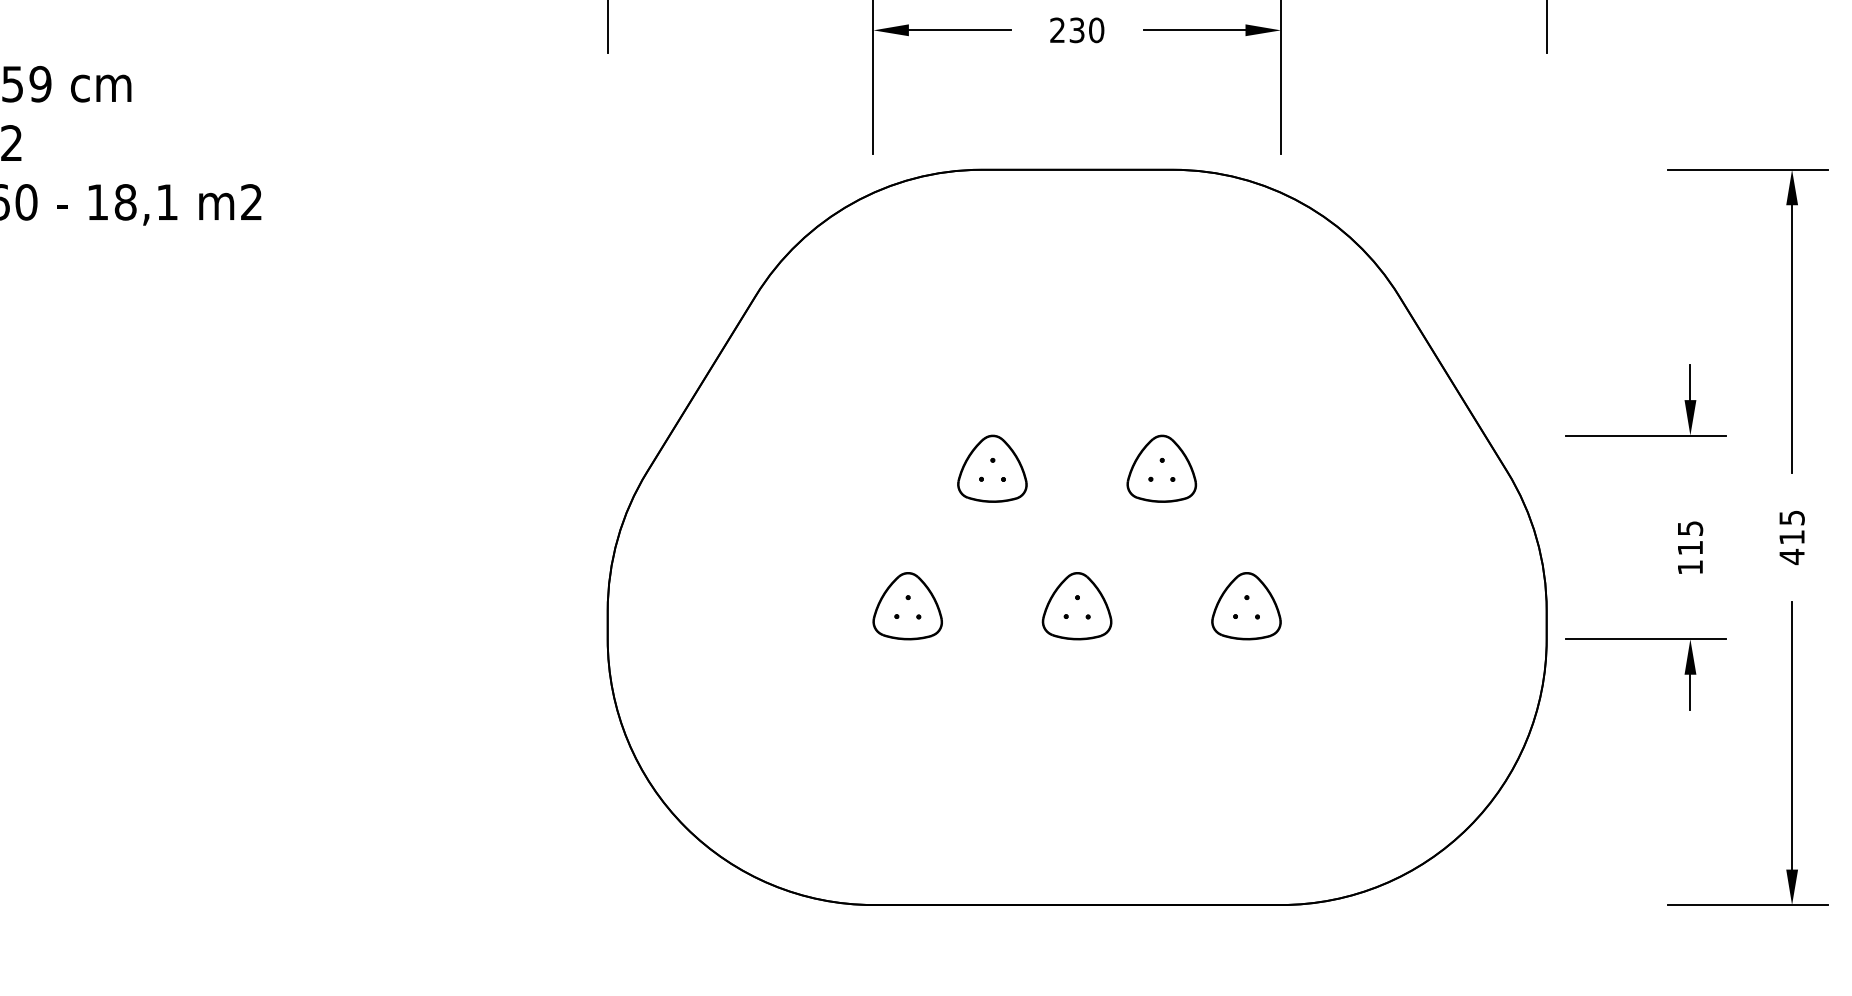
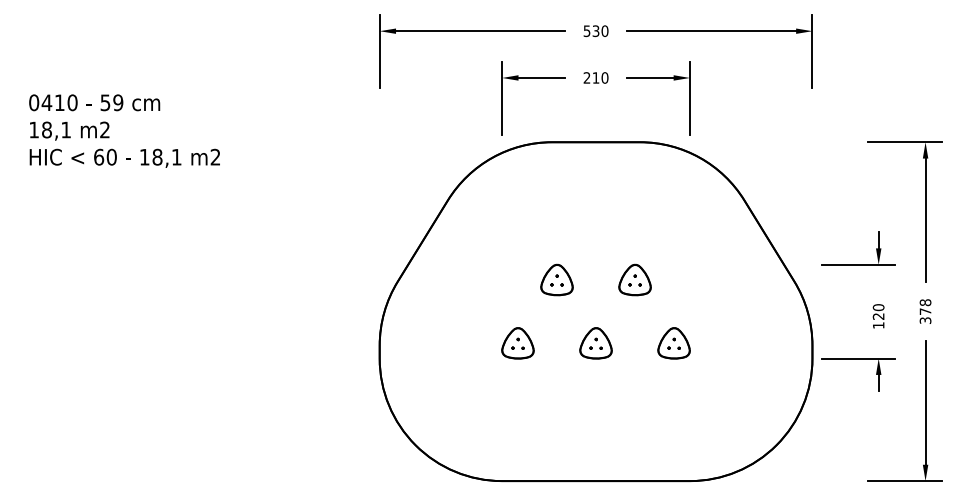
text: (1075, 29) -> (595, 77), 230 -> 210
text: (1690, 537) -> (878, 311), 115 -> 120
text: (1791, 537) -> (925, 311), 415 -> 378

